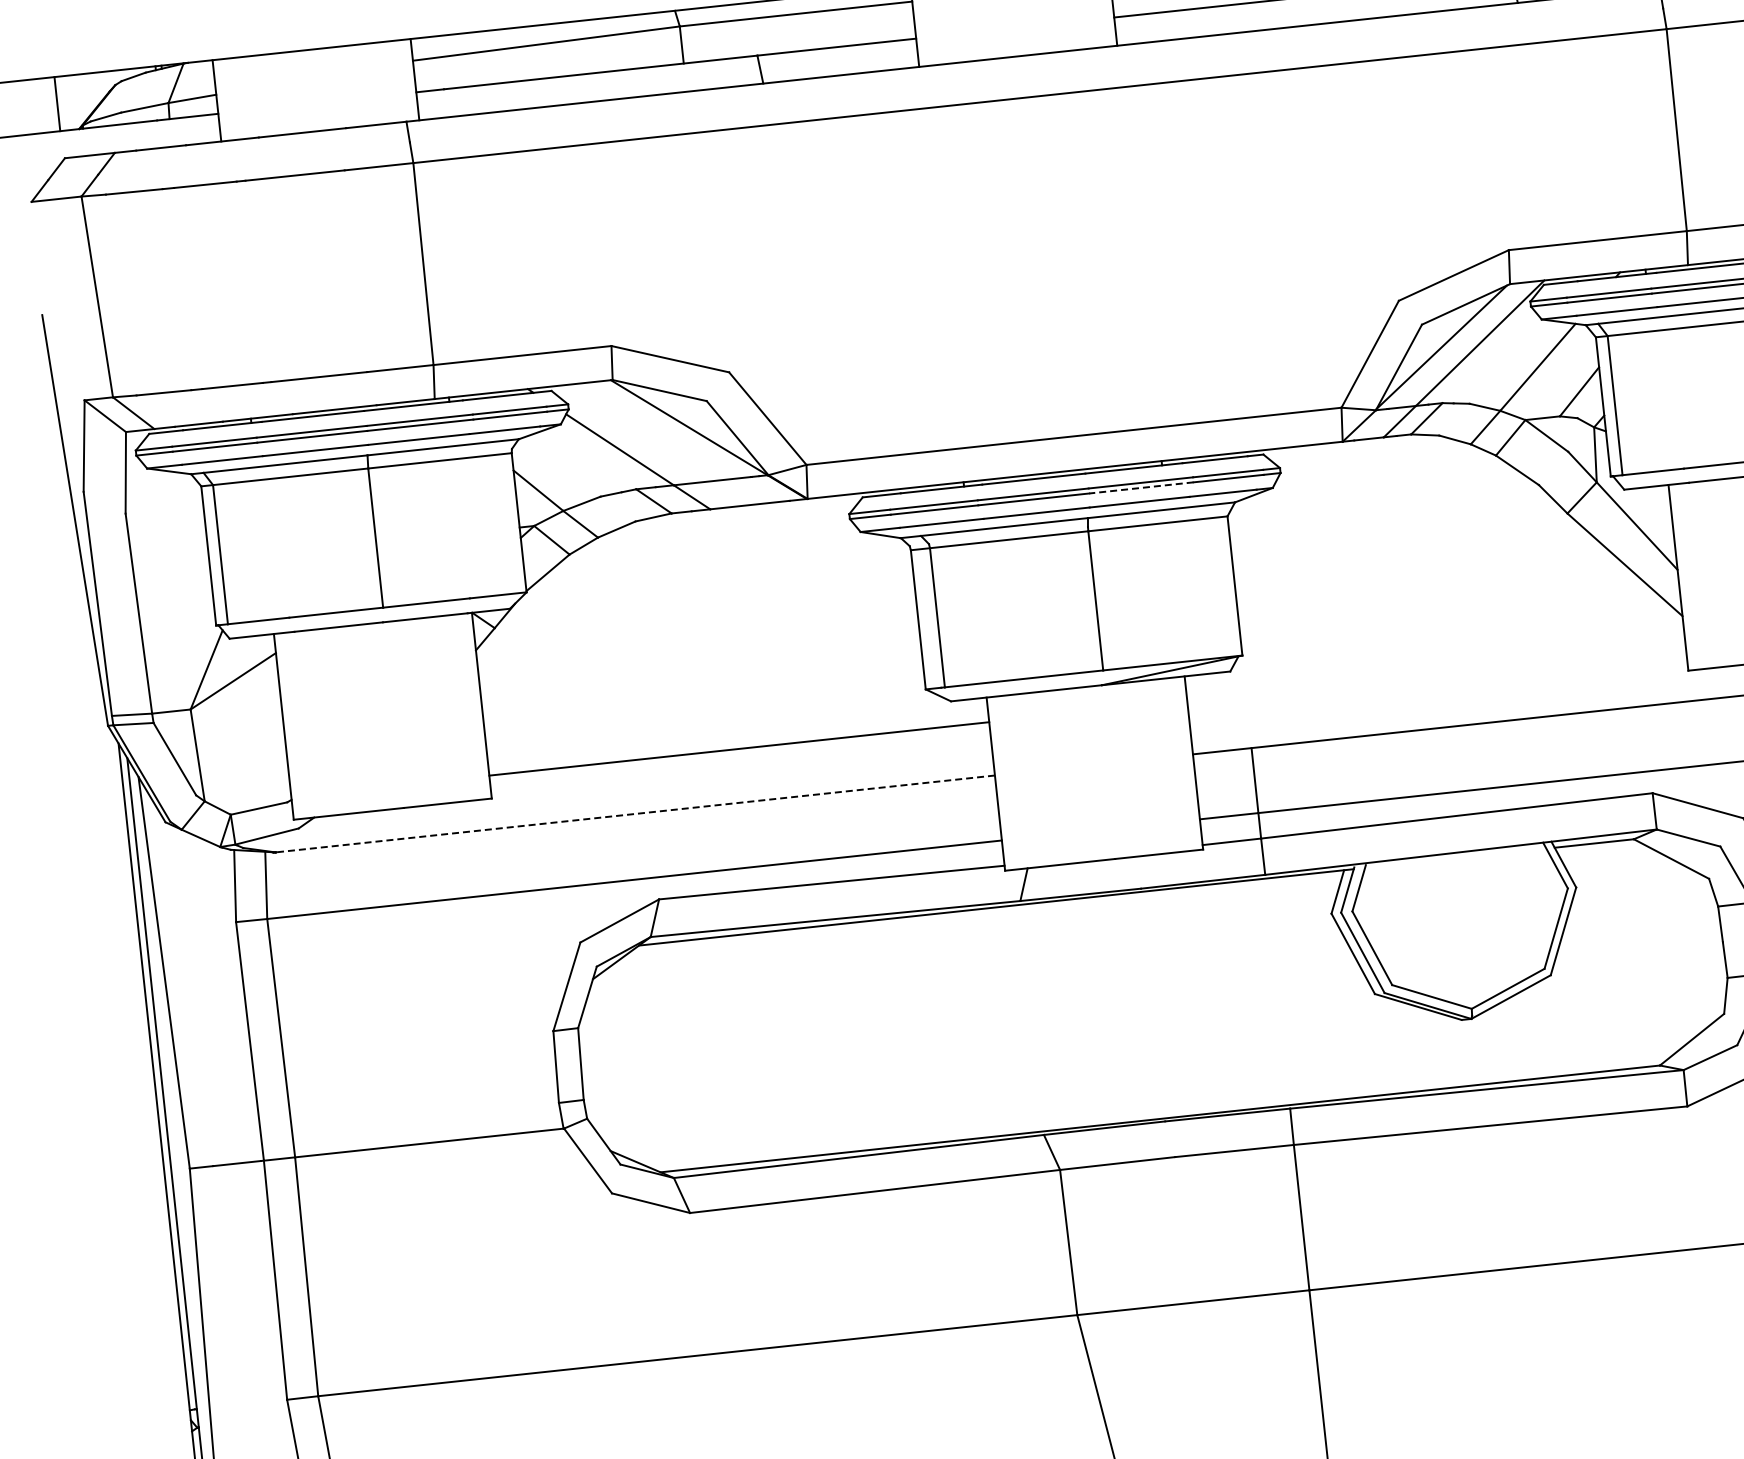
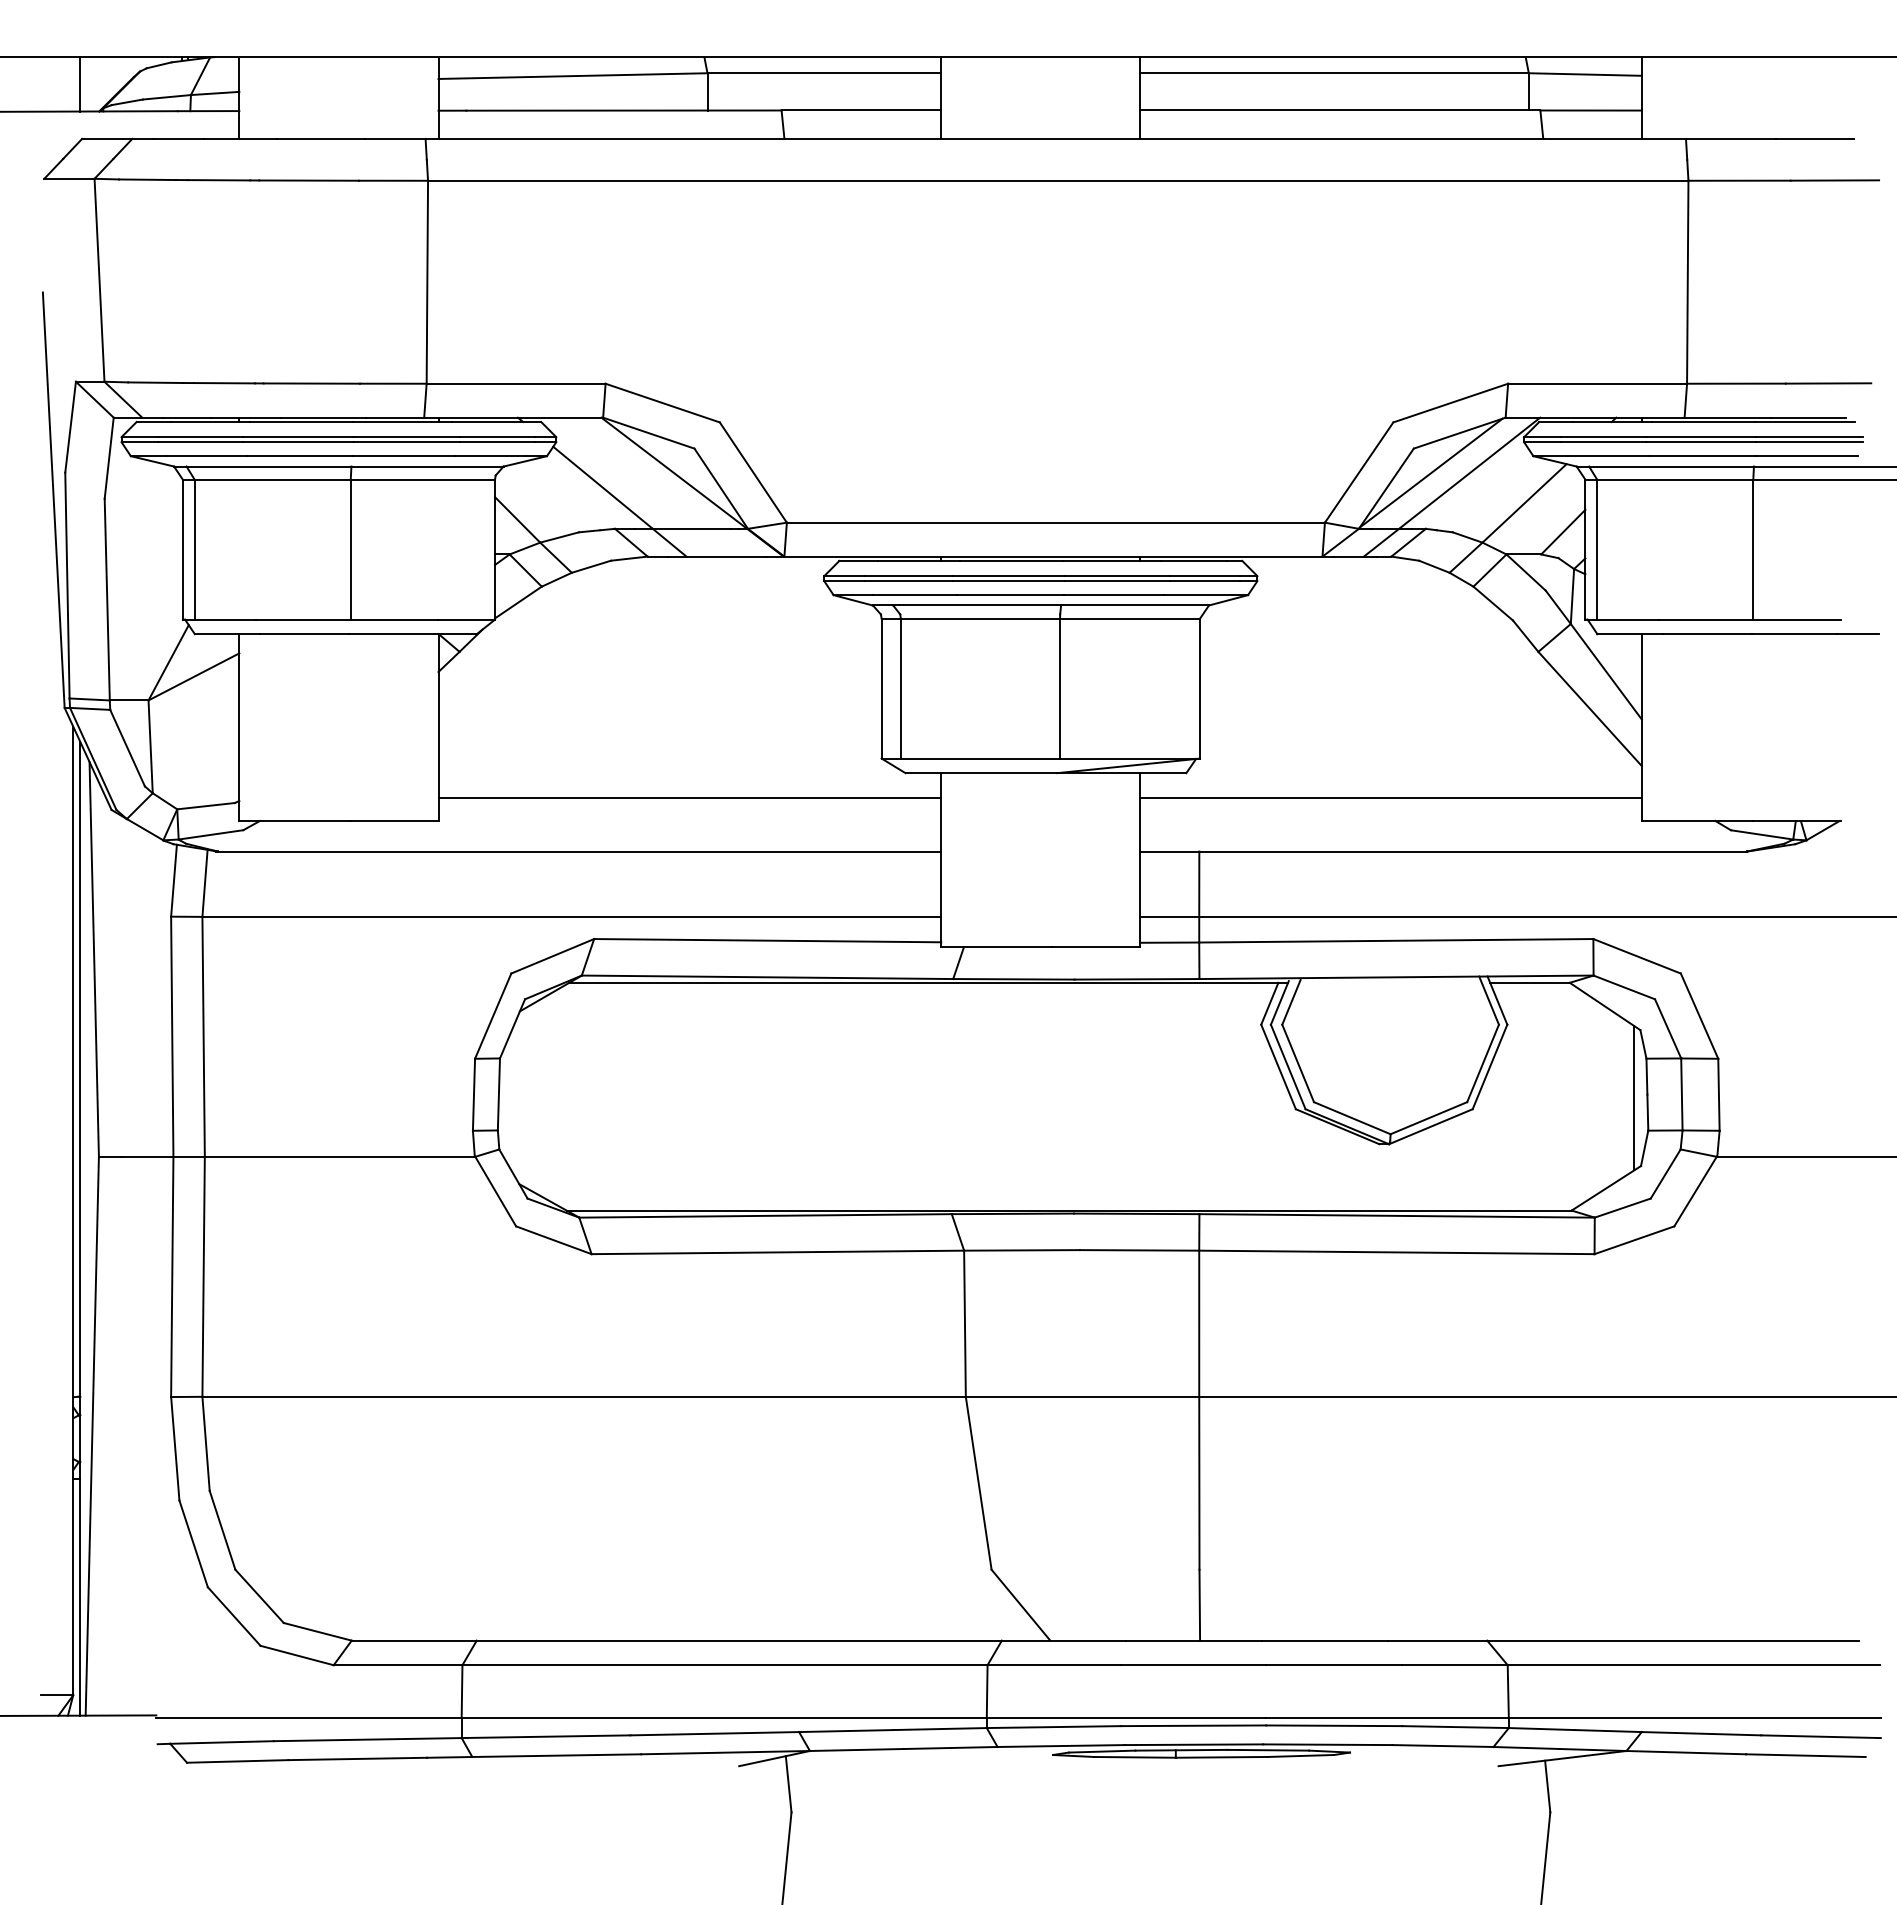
line: (1141, 488) -> (1117, 581), dashed -> solid
line: (1435, 674) -> (1390, 797), added
line: (635, 813) -> (579, 851), dashed -> solid
line: (1710, 946) -> (1634, 1097), added

